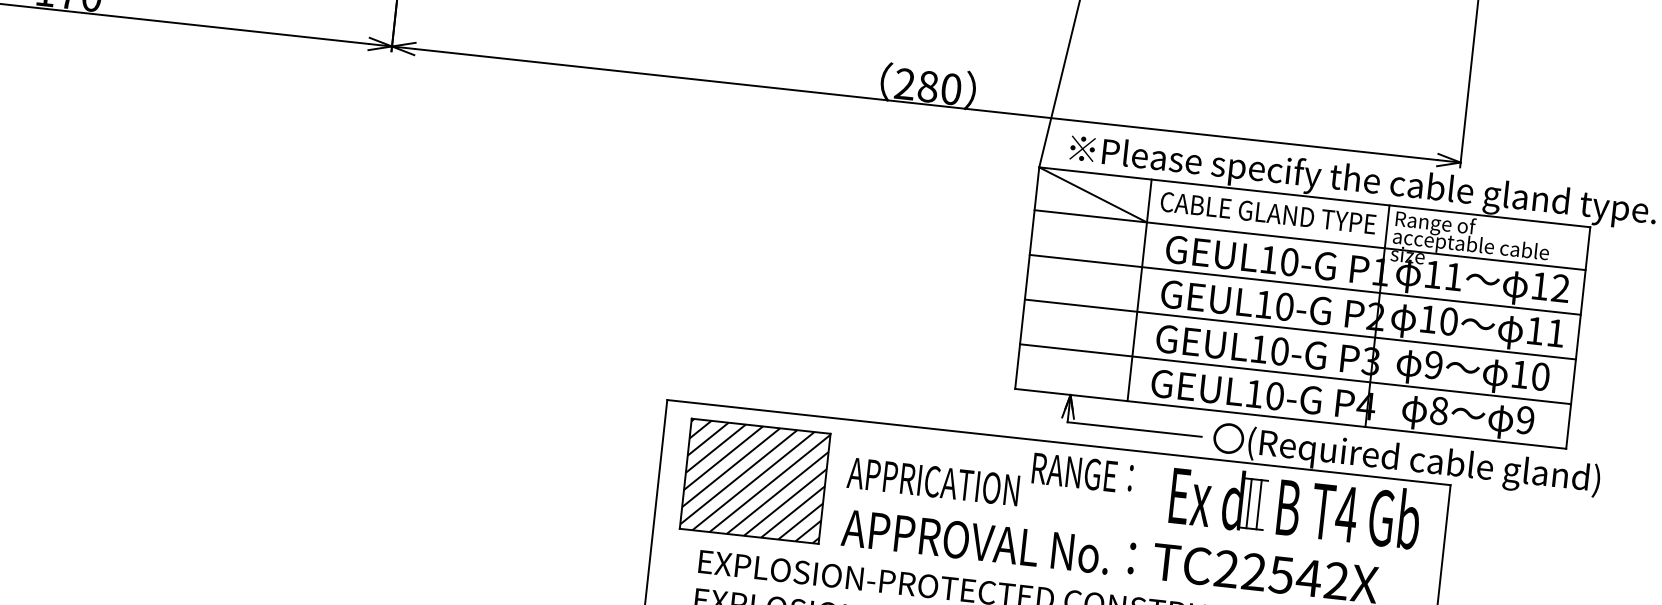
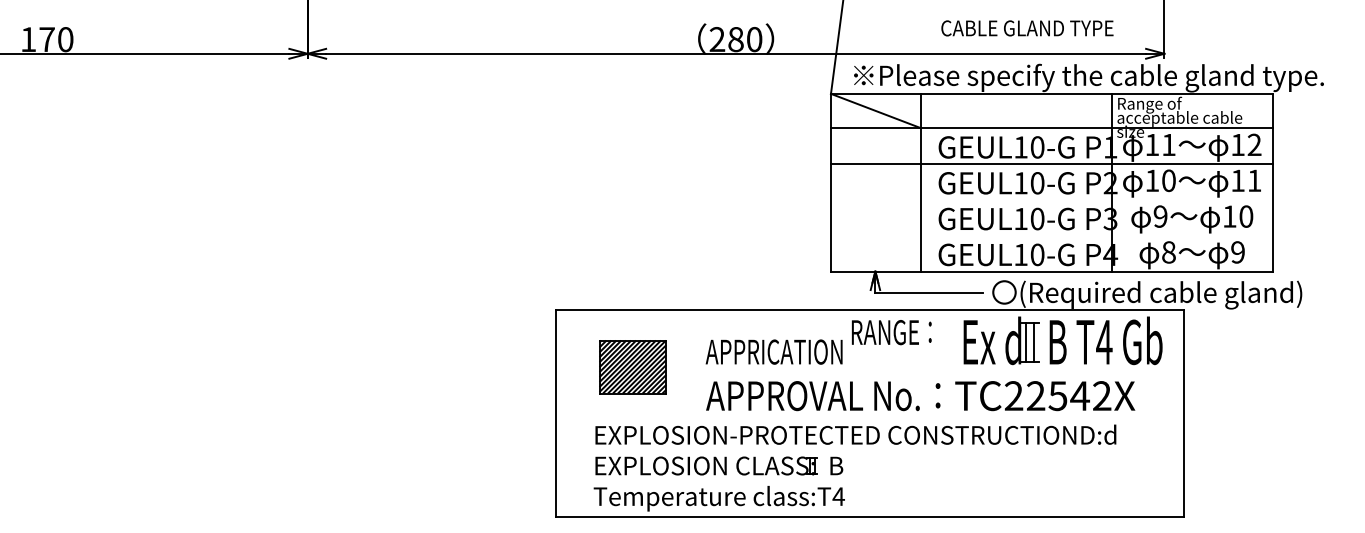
text: (1268, 213) -> (1027, 28), moved
line: (1300, 329) -> (1051, 199), removed
line: (1295, 373) -> (1051, 235), removed
part: (754, 480) -> (632, 366), size x0.6

